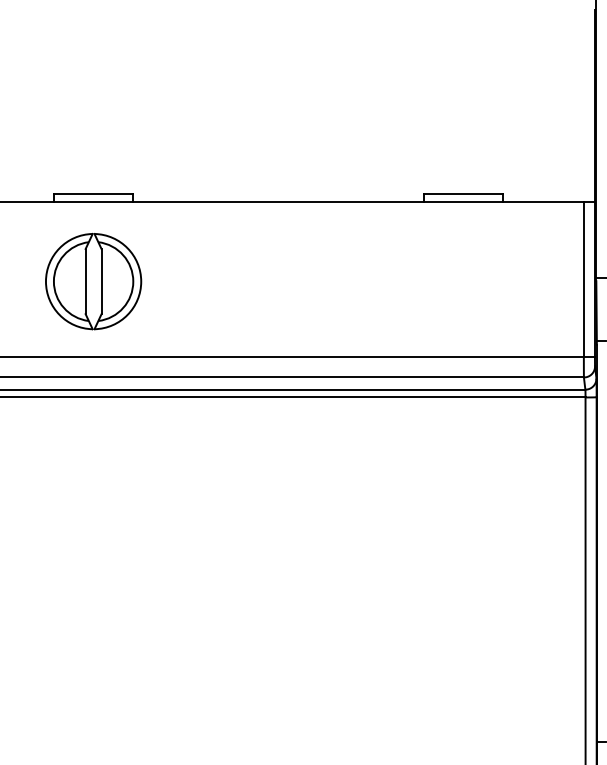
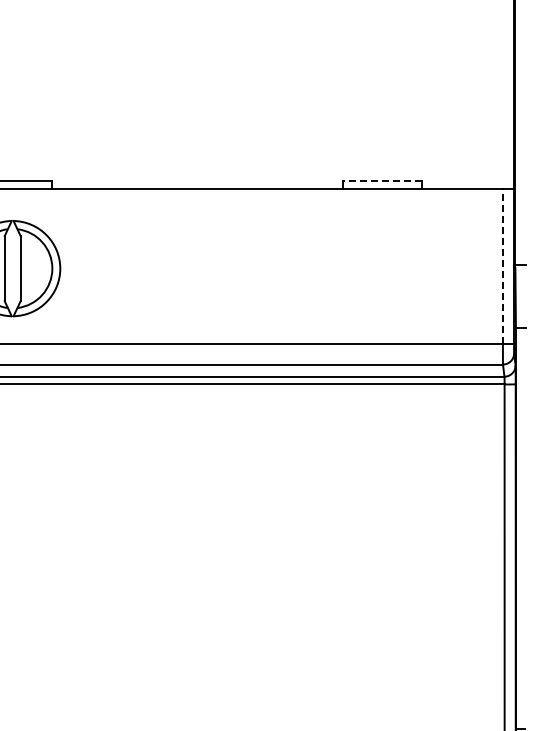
line: (463, 194) -> (382, 181), solid -> dashed
line: (583, 279) -> (502, 266), solid -> dashed

